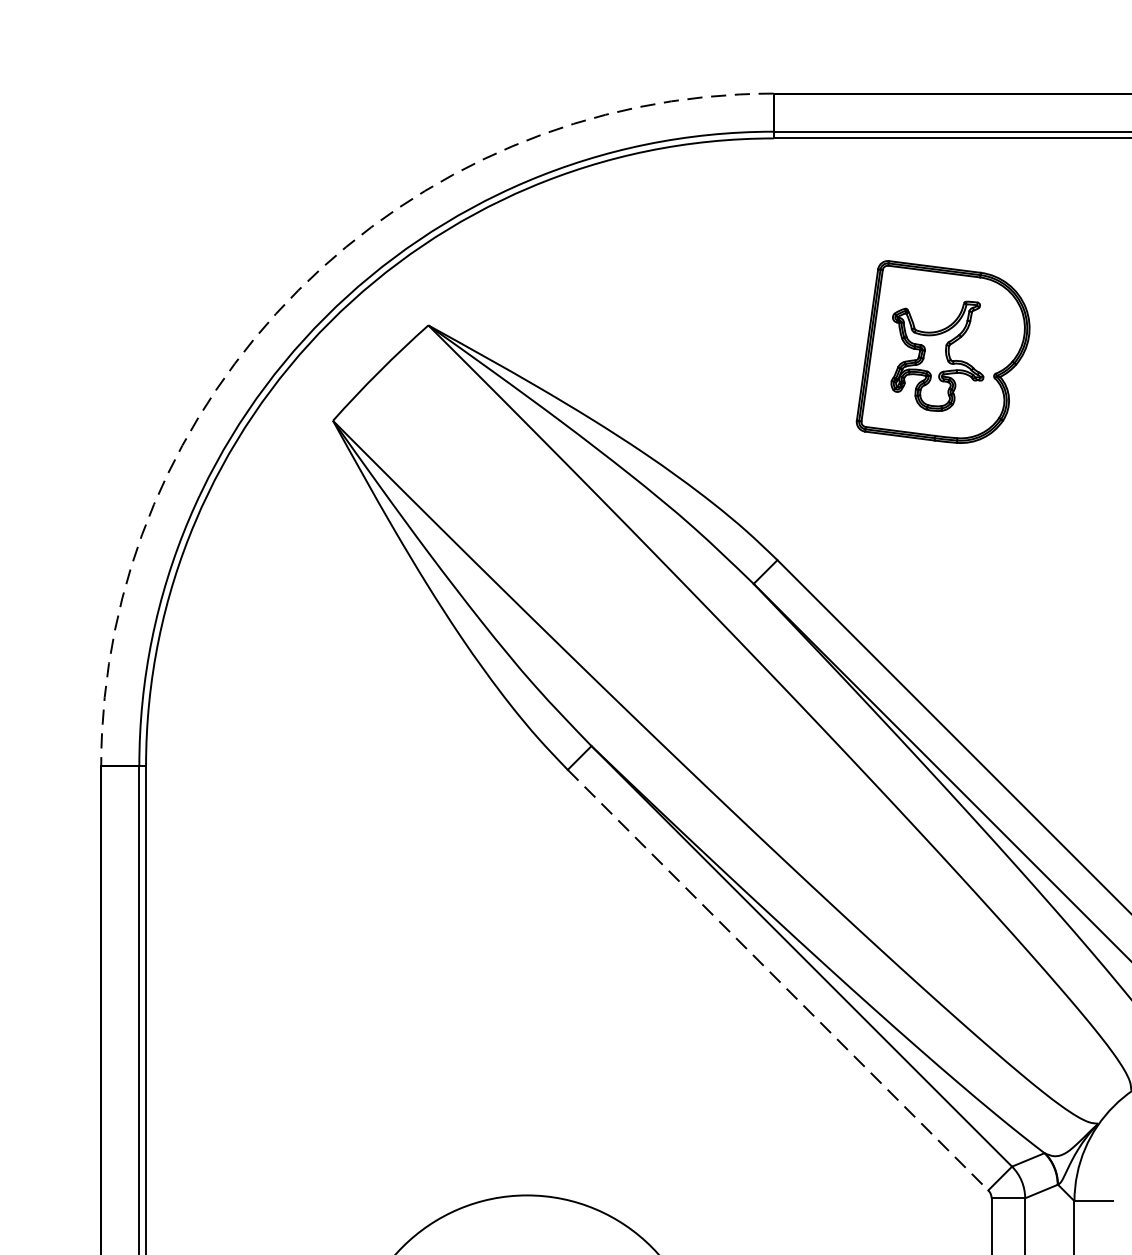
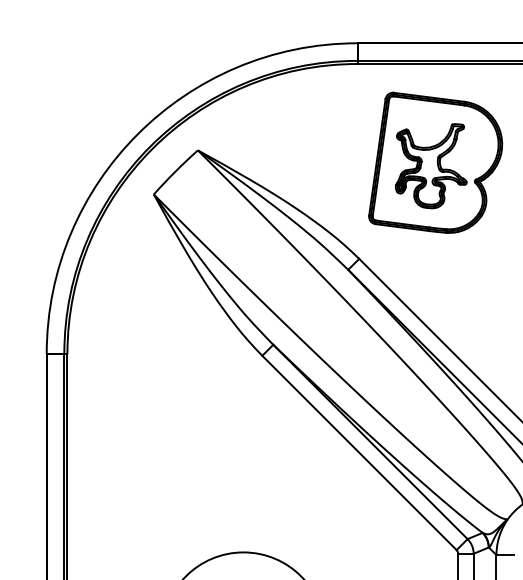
arc: (297, 290) -> (137, 134), dashed -> solid
part: (942, 351) -> (435, 162), size x1.67
line: (778, 981) -> (359, 453), dashed -> solid

